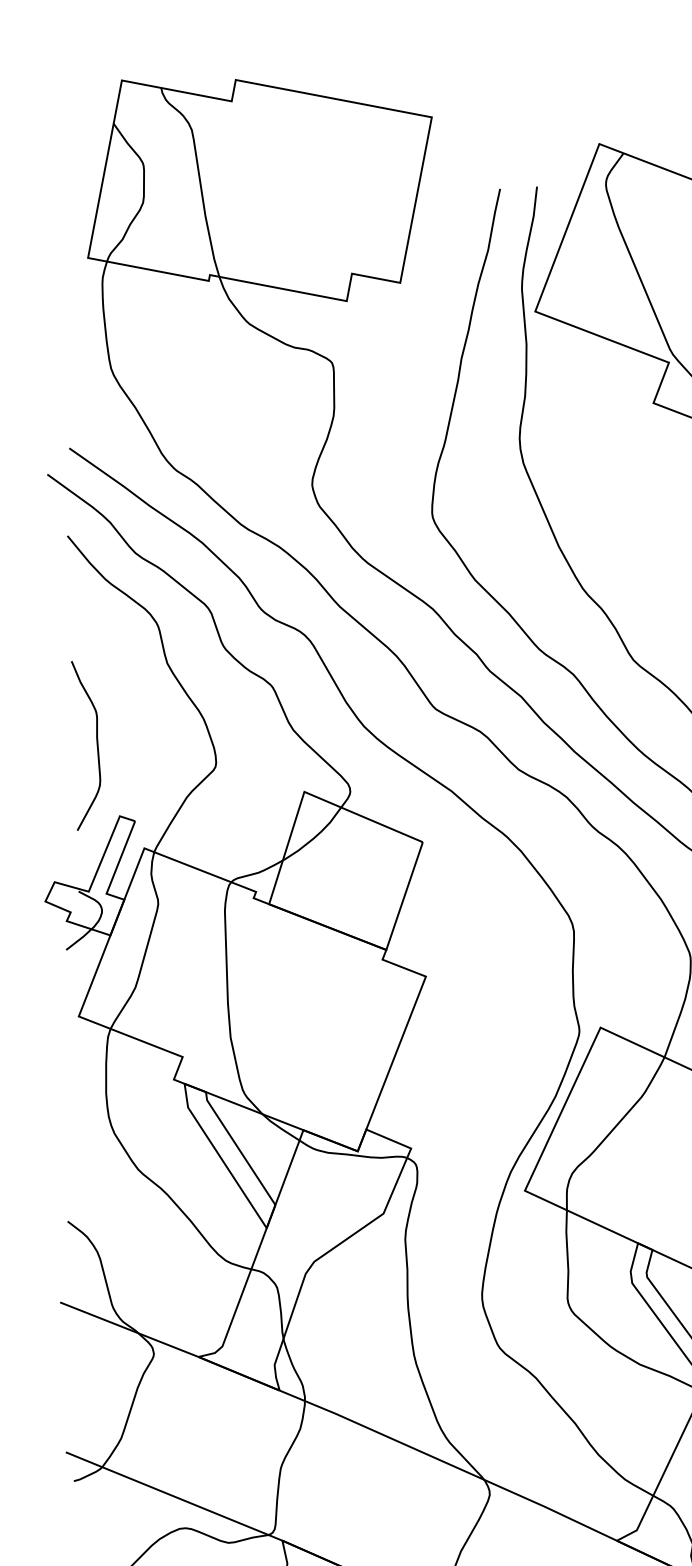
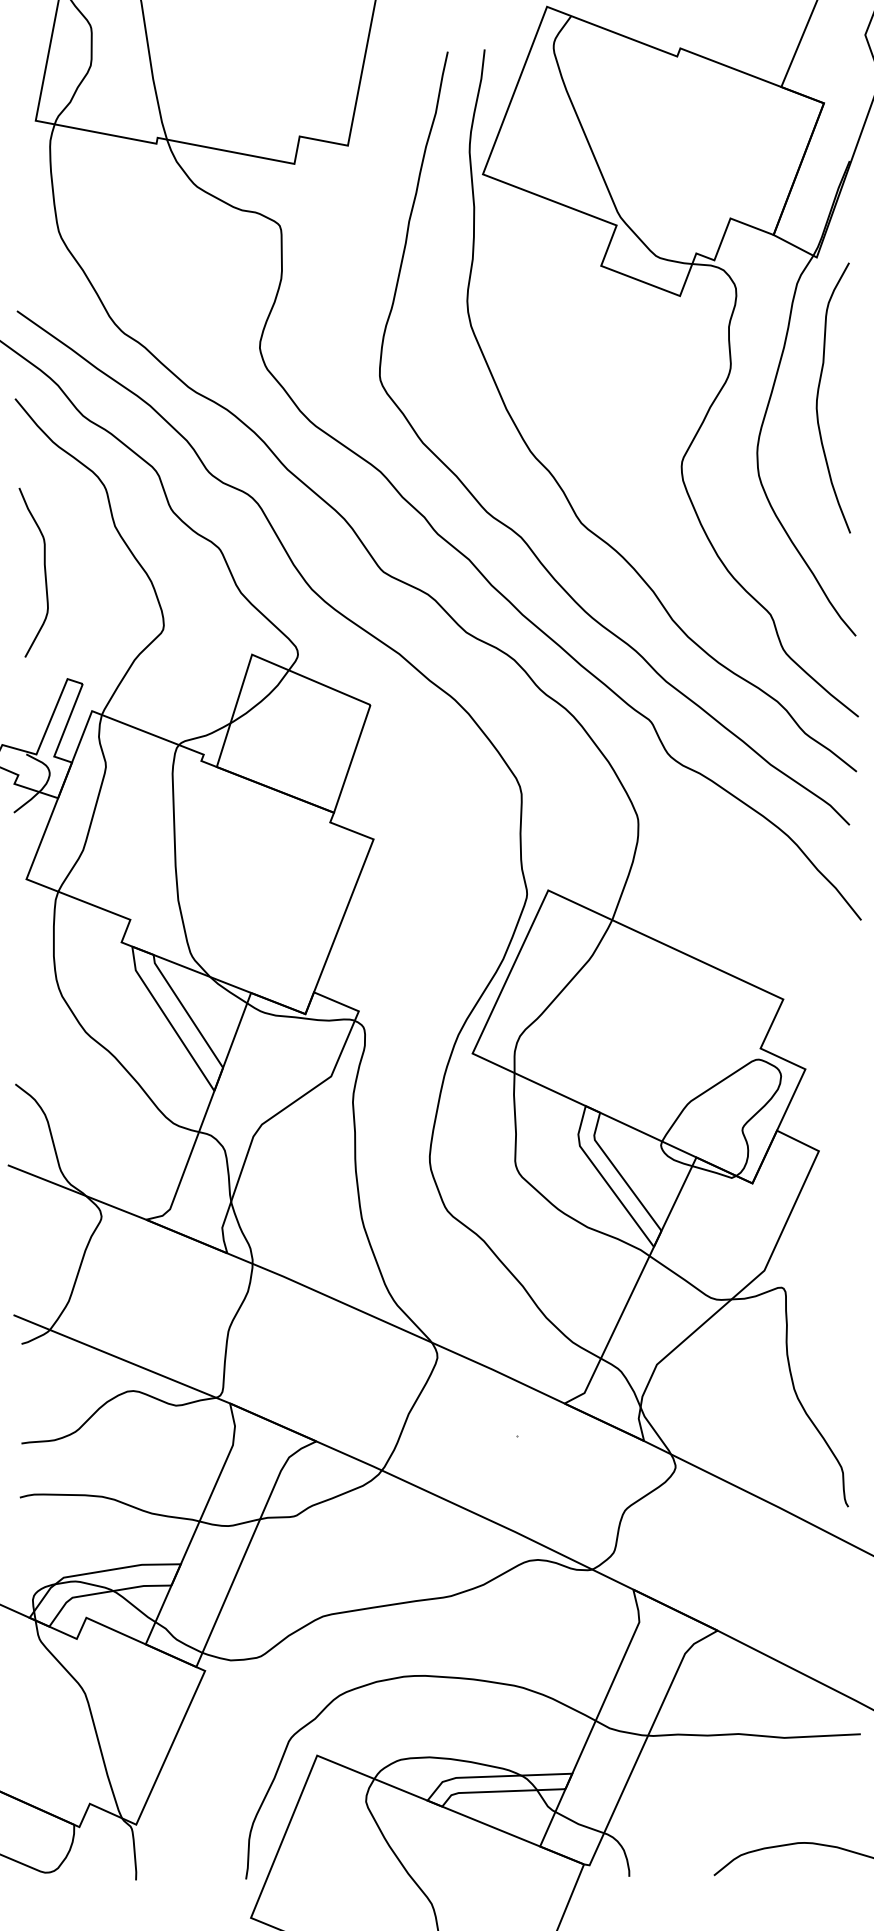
curve: (96, 745) -> (44, 572), moved

